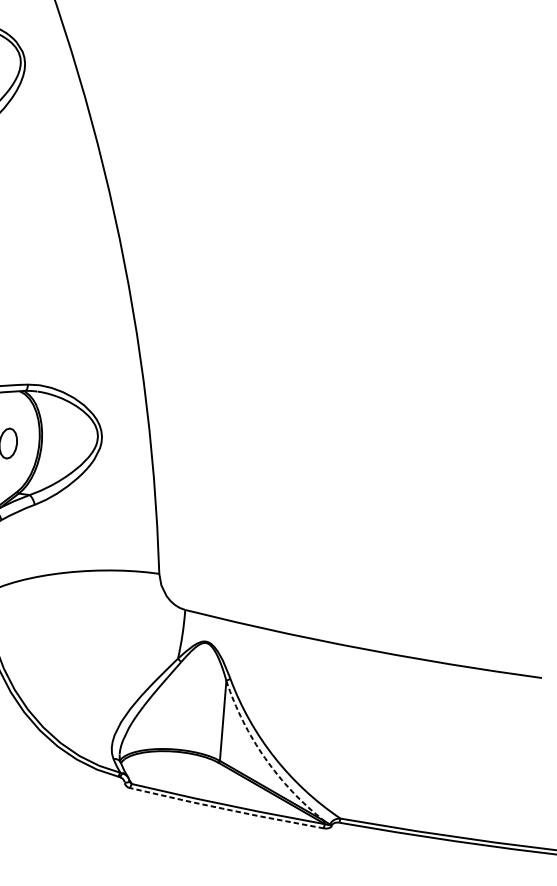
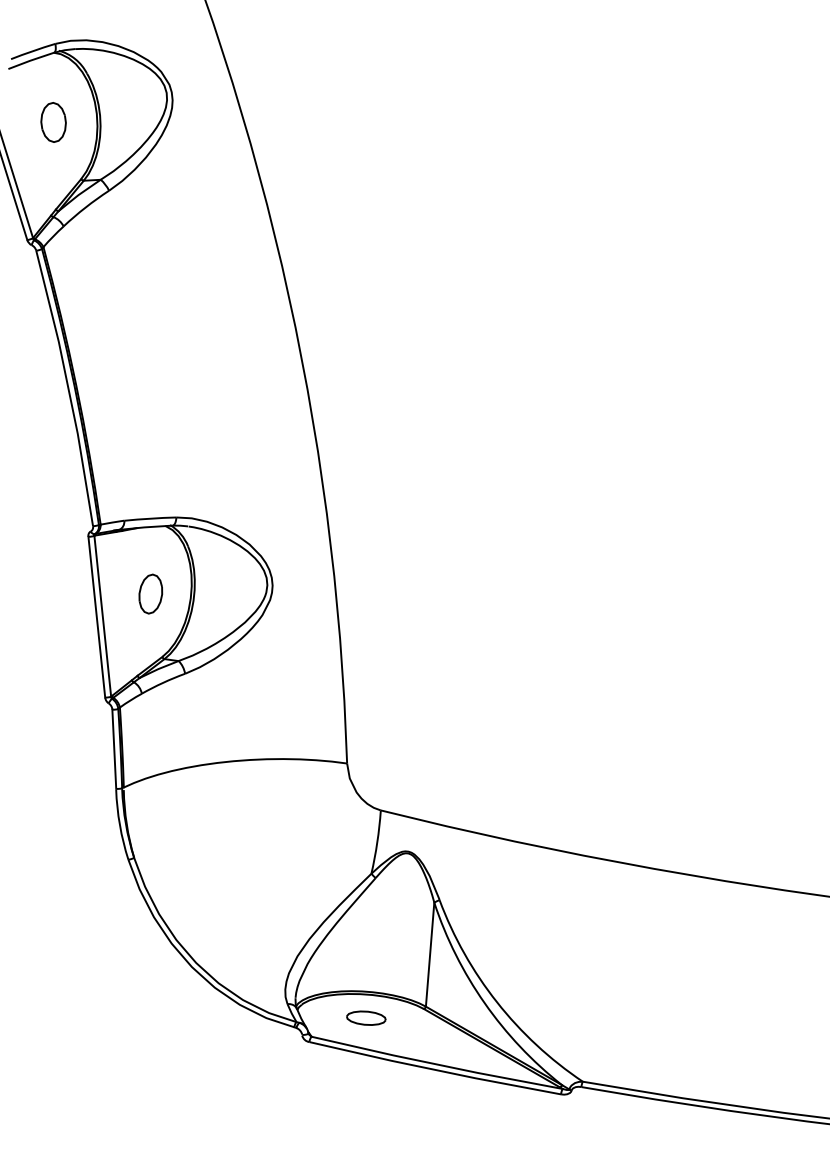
arc: (264, 758) -> (484, 1003), dashed -> solid
part: (174, 769) -> (366, 1017), added
line: (226, 809) -> (434, 1069), dashed -> solid

